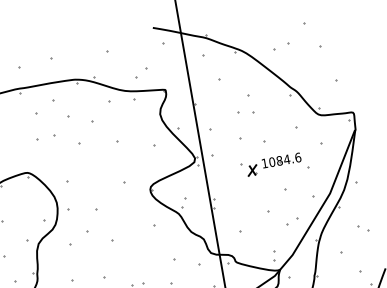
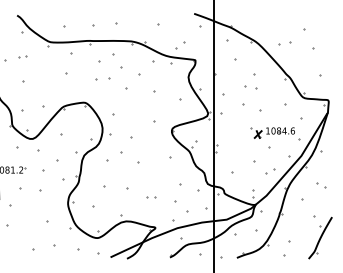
part: (275, 165) -> (275, 133), moved

